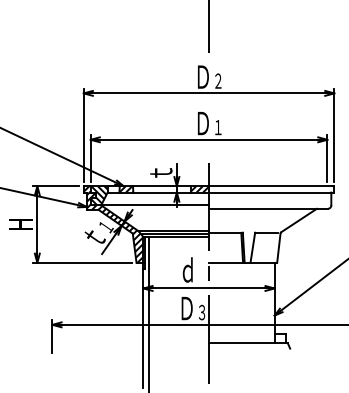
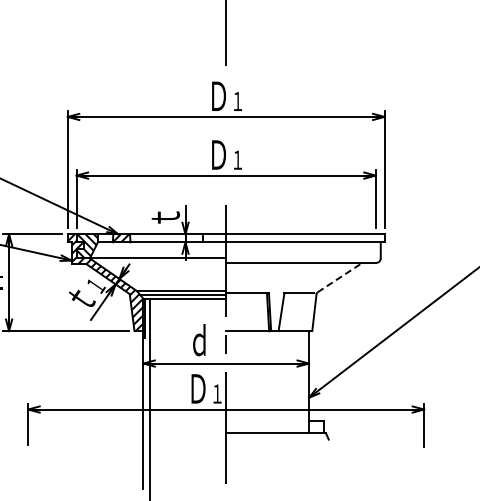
text: (218, 79) -> (237, 99), ２ -> １
hatch: (199, 189) -> (214, 238), removed
line: (299, 220) -> (340, 277), solid -> dashed
text: (202, 312) -> (217, 393), ３ -> １

